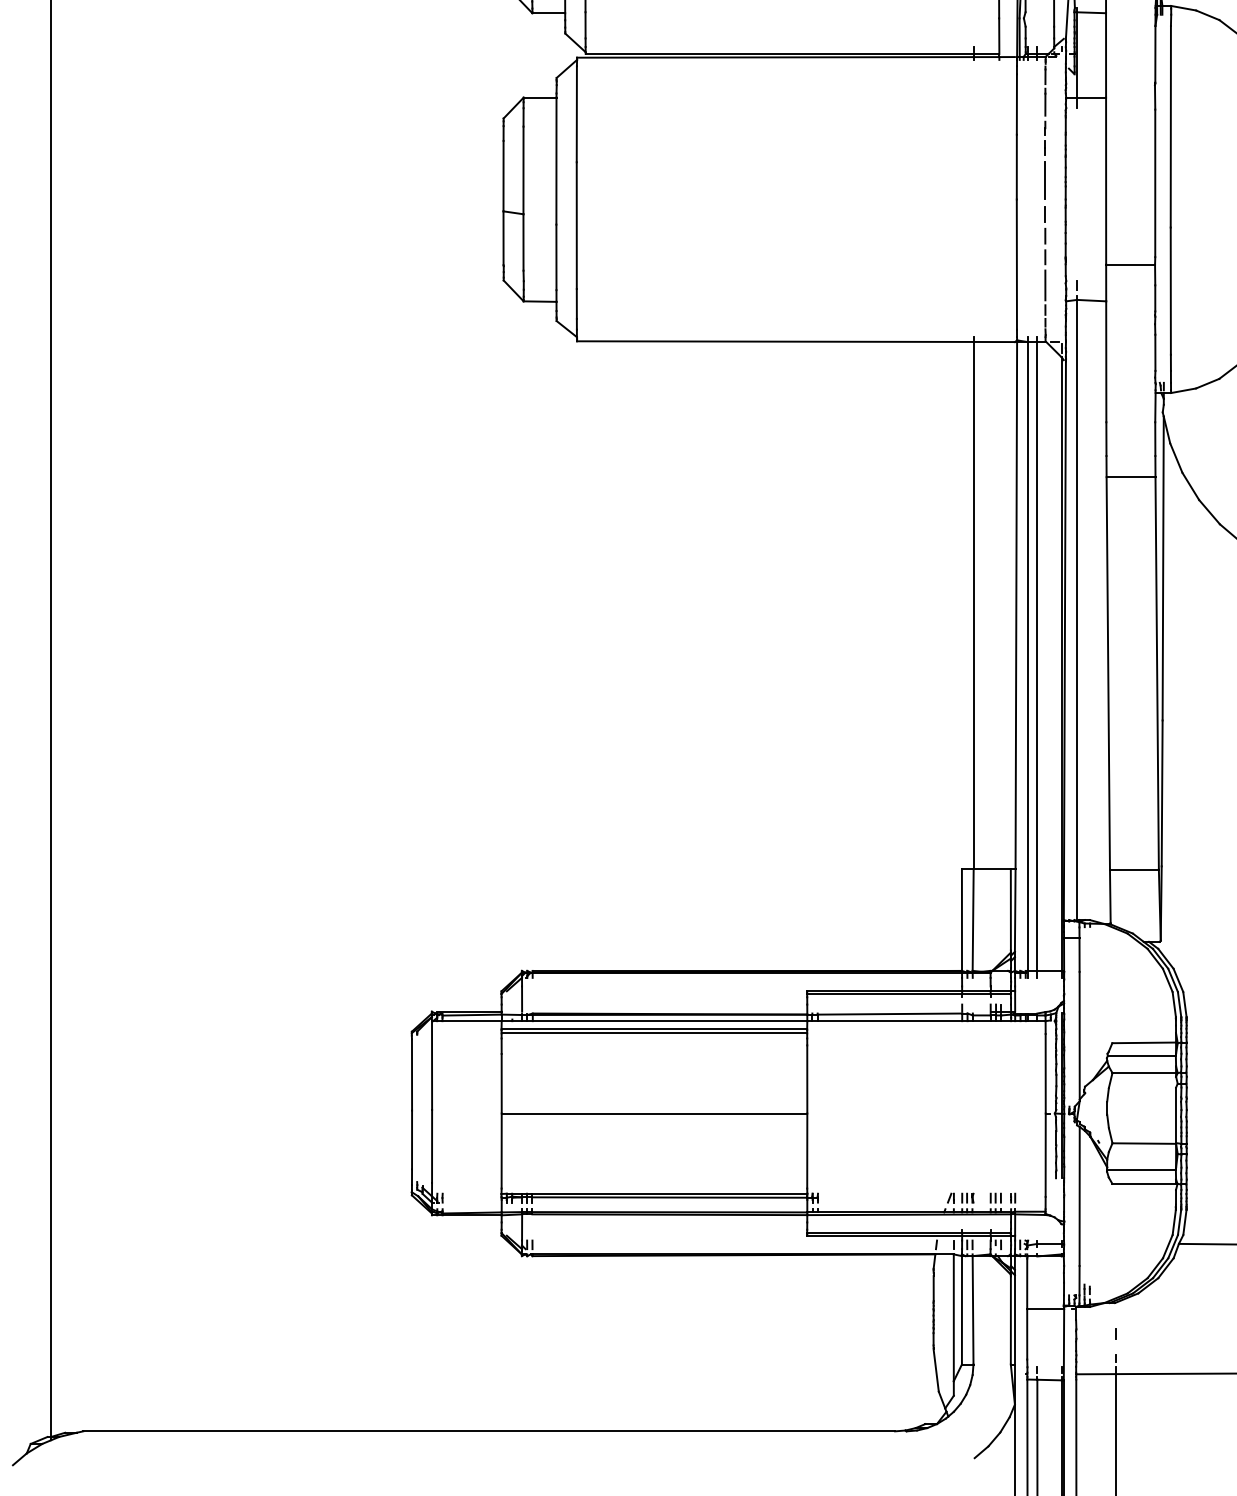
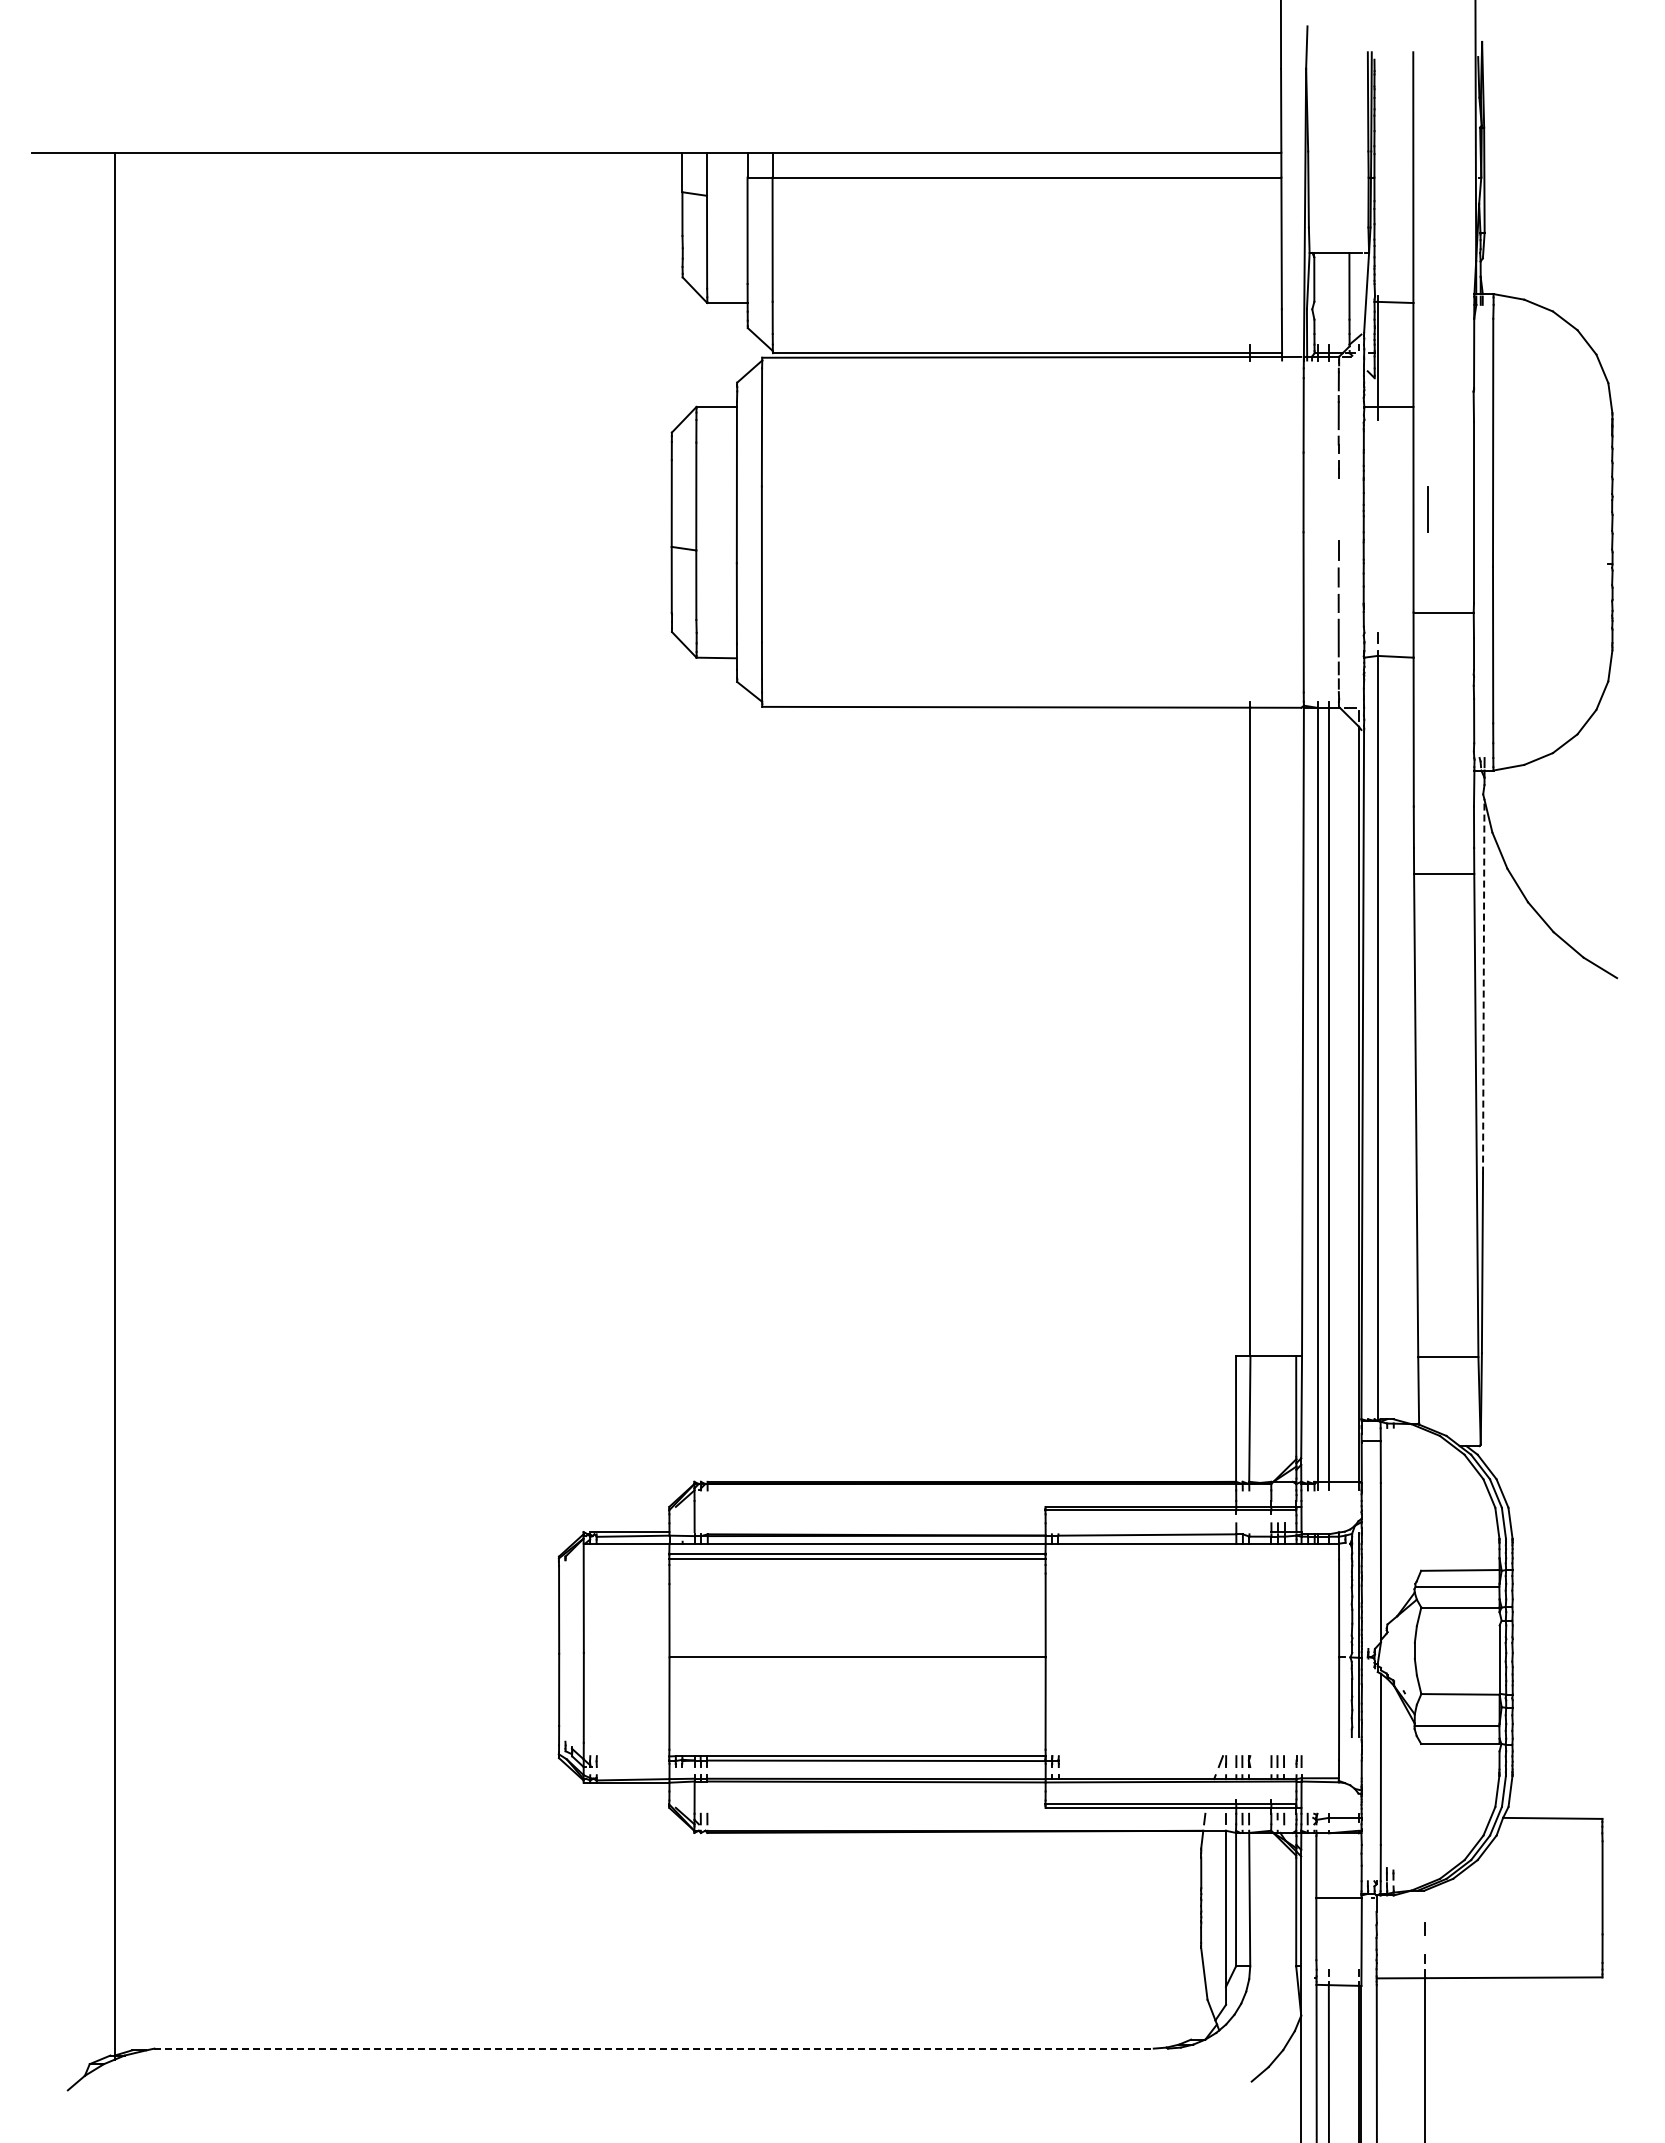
line: (1045, 180) -> (1427, 509), moved
line: (1162, 568) -> (1483, 986), solid -> dashed
line: (489, 1431) -> (654, 2048), solid -> dashed

